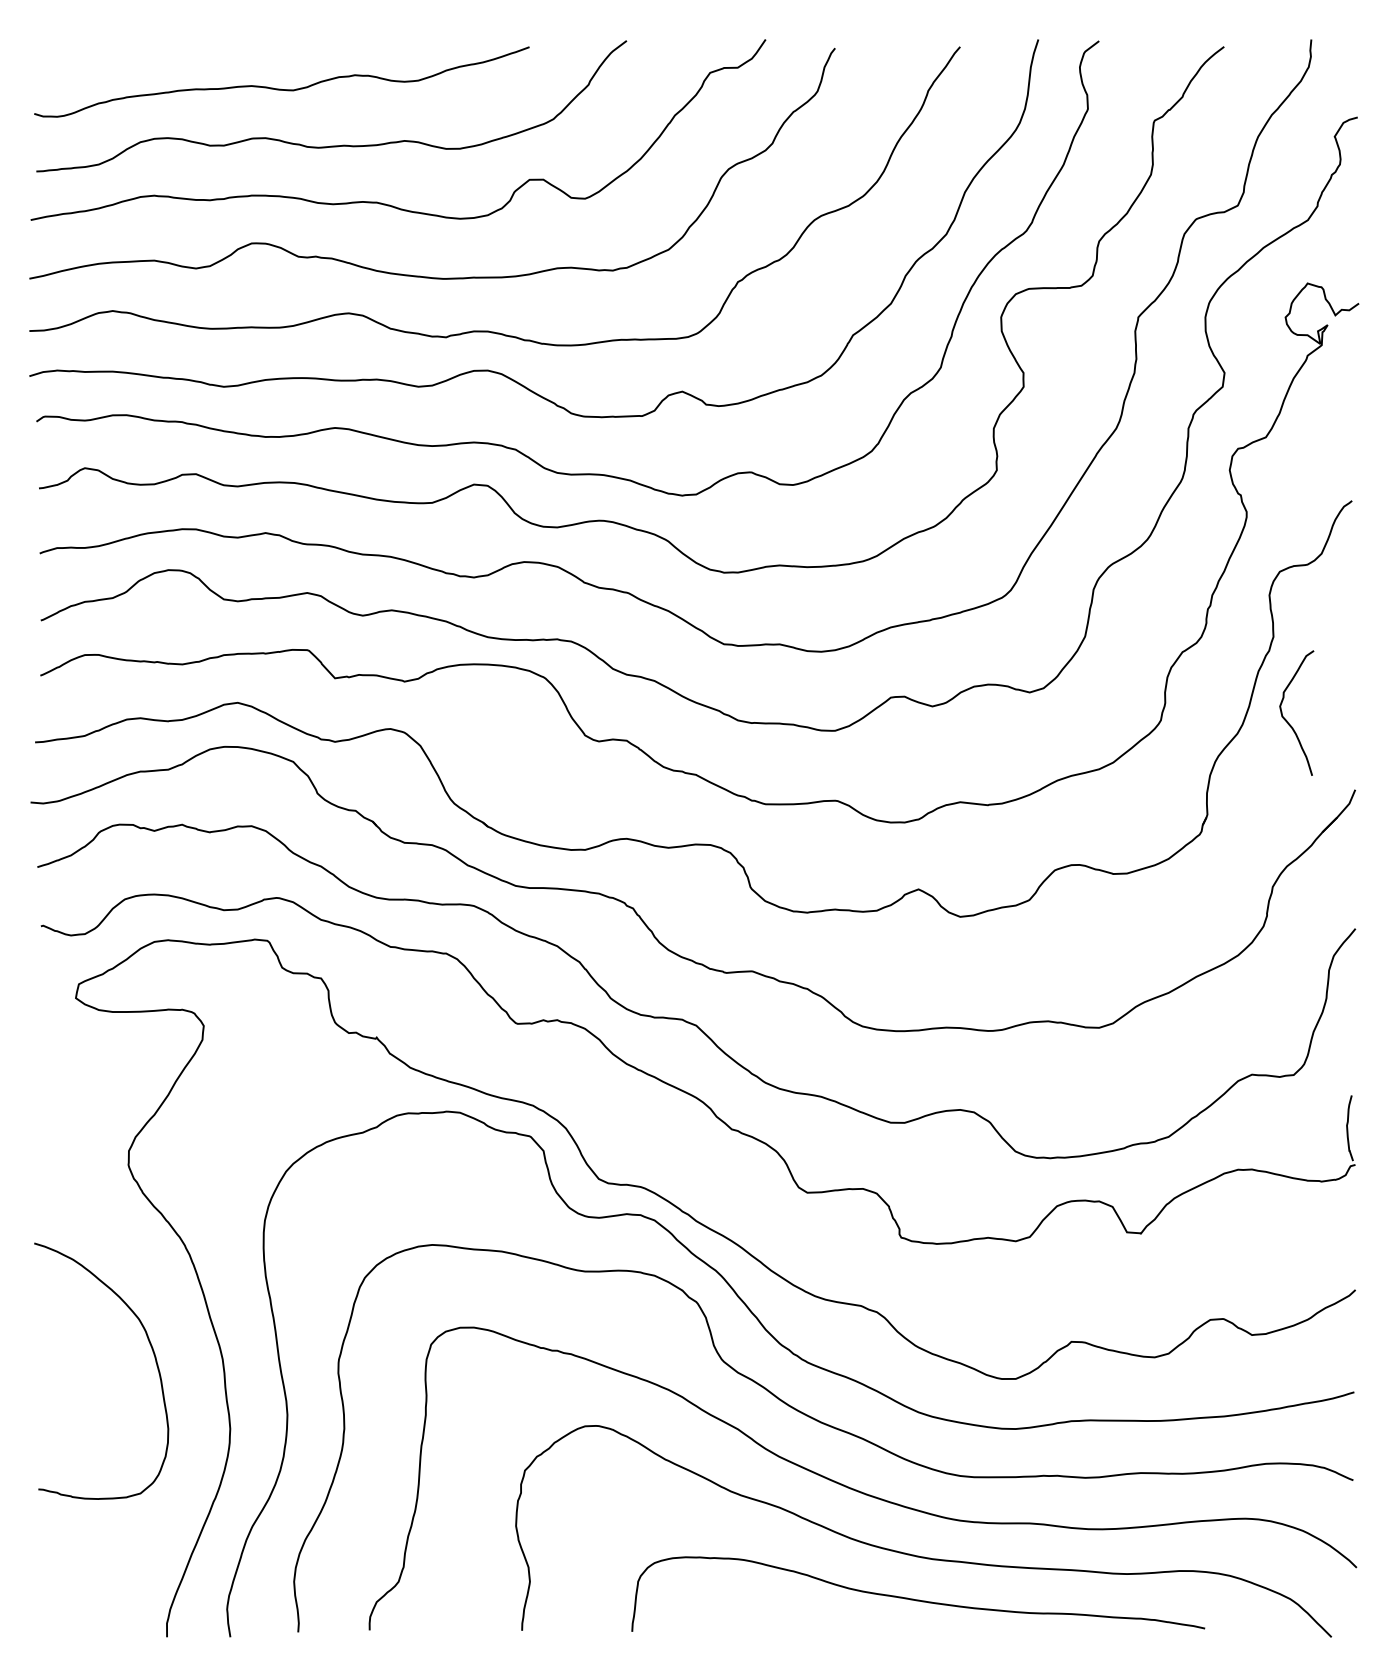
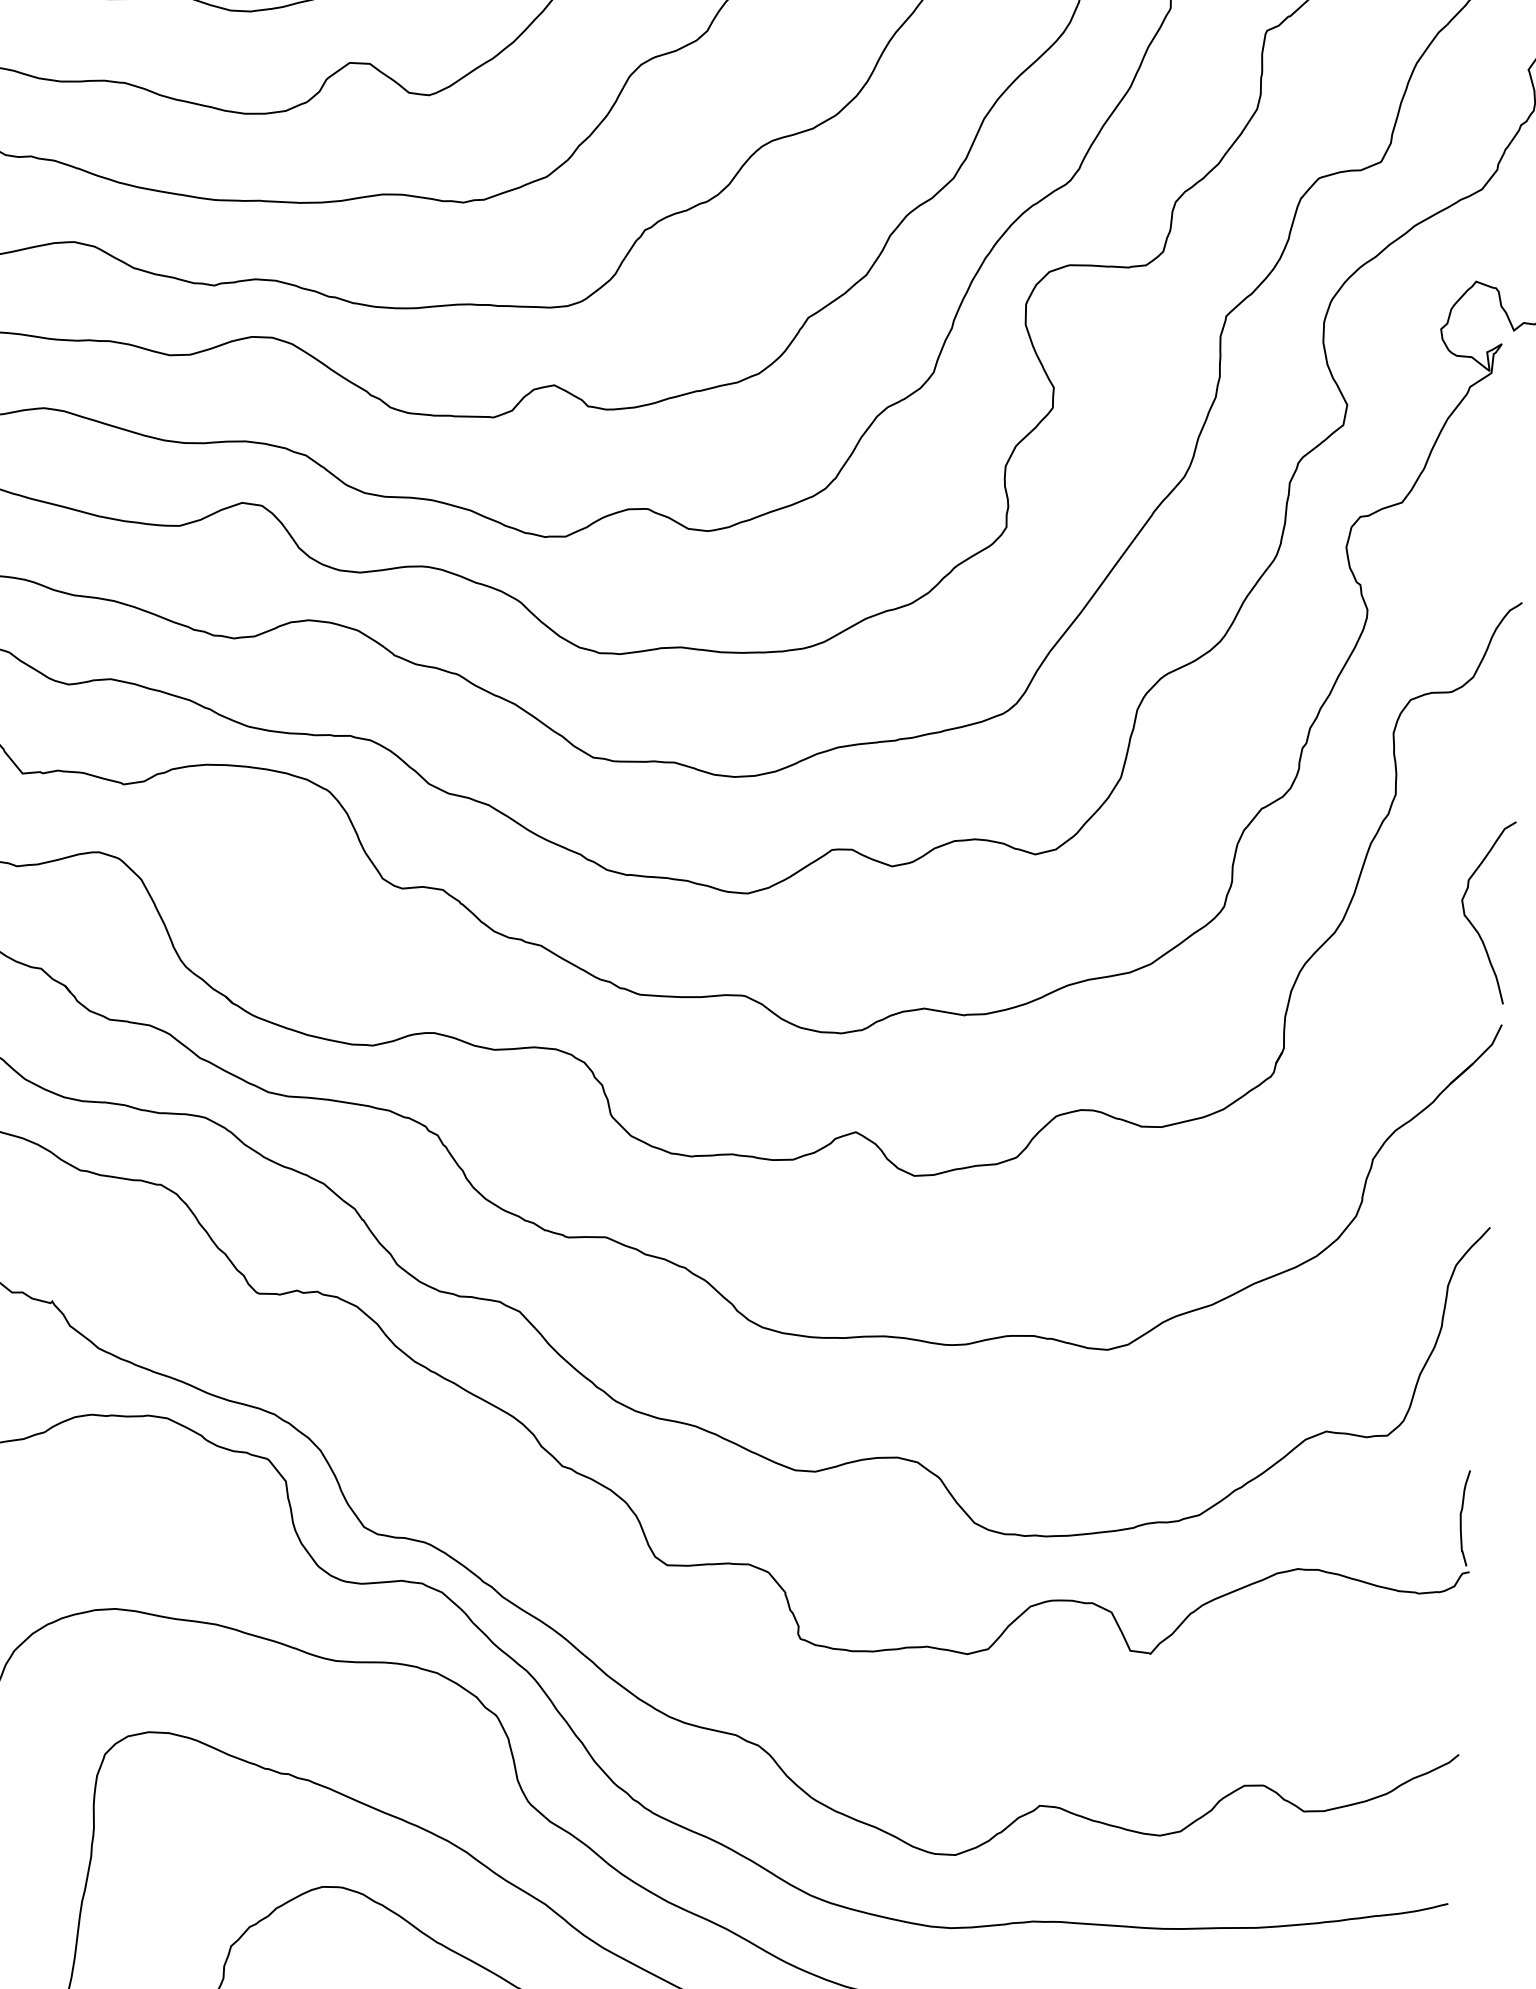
curve: (1287, 720) -> (1471, 921), moved

